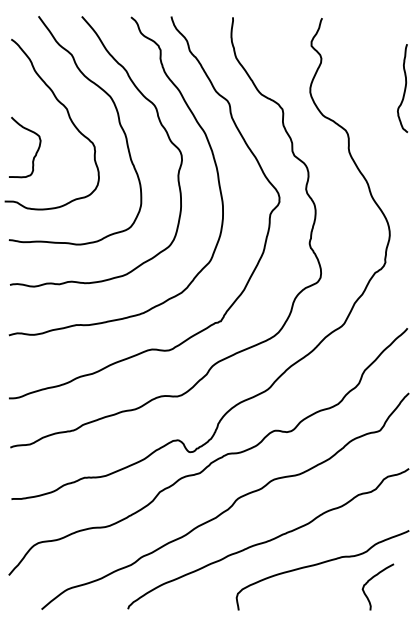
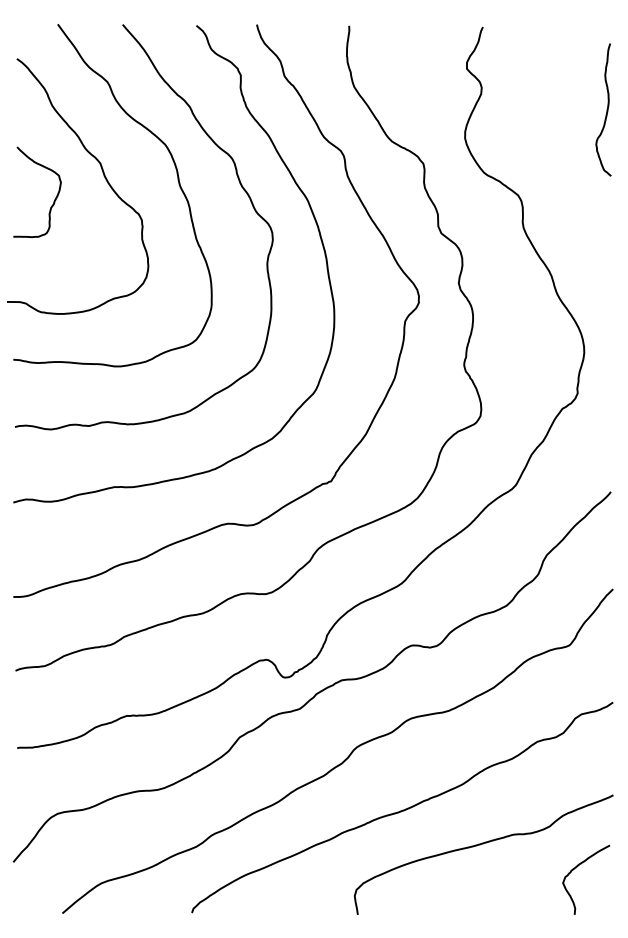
curve: (404, 88) -> (606, 110), moved
curve: (35, 152) -> (53, 199), moved
curve: (373, 578) -> (579, 866), moved

